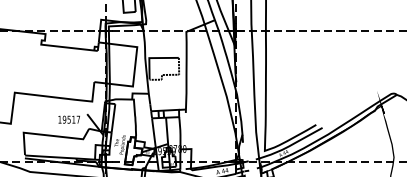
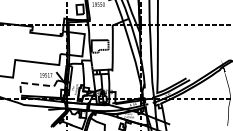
line: (46, 135) -> (33, 84), solid -> dashed

